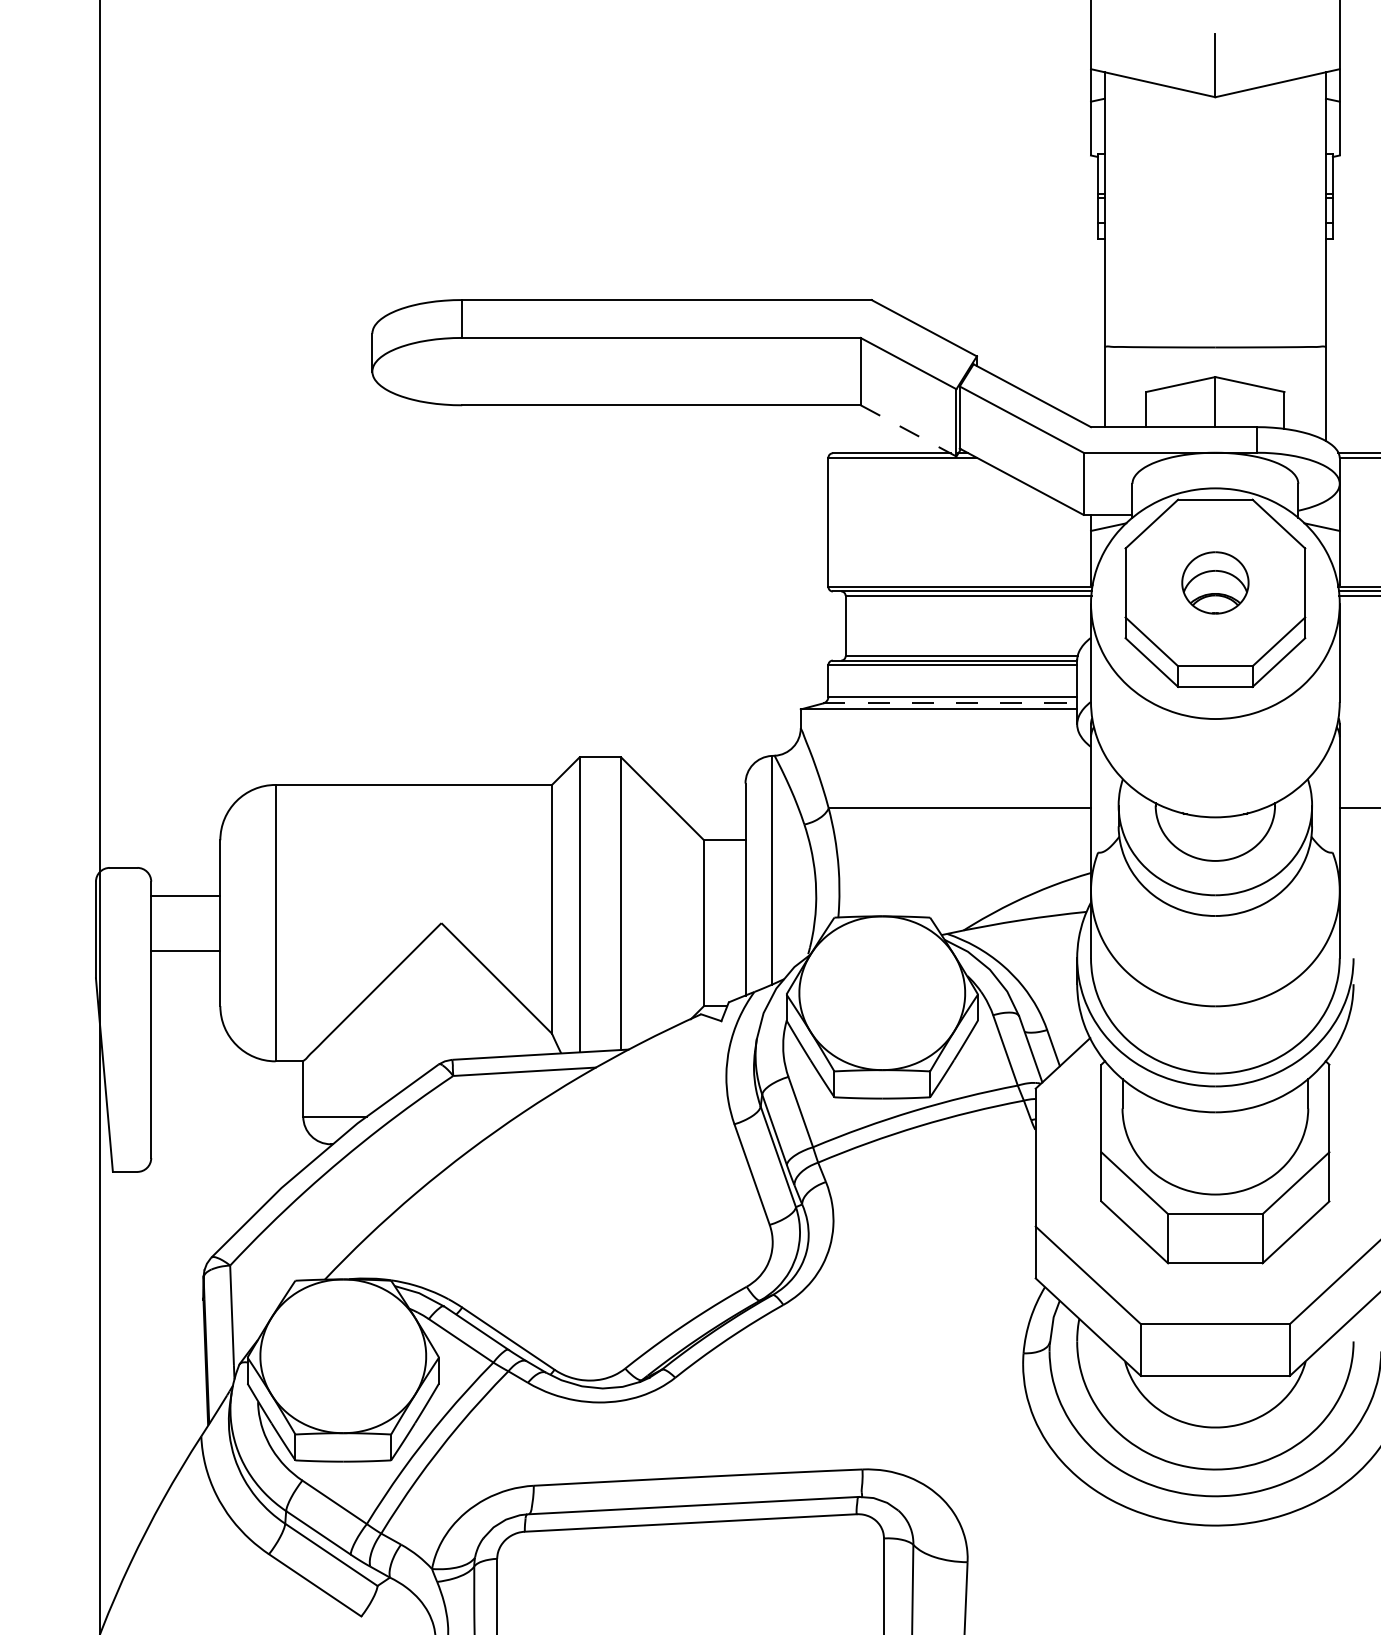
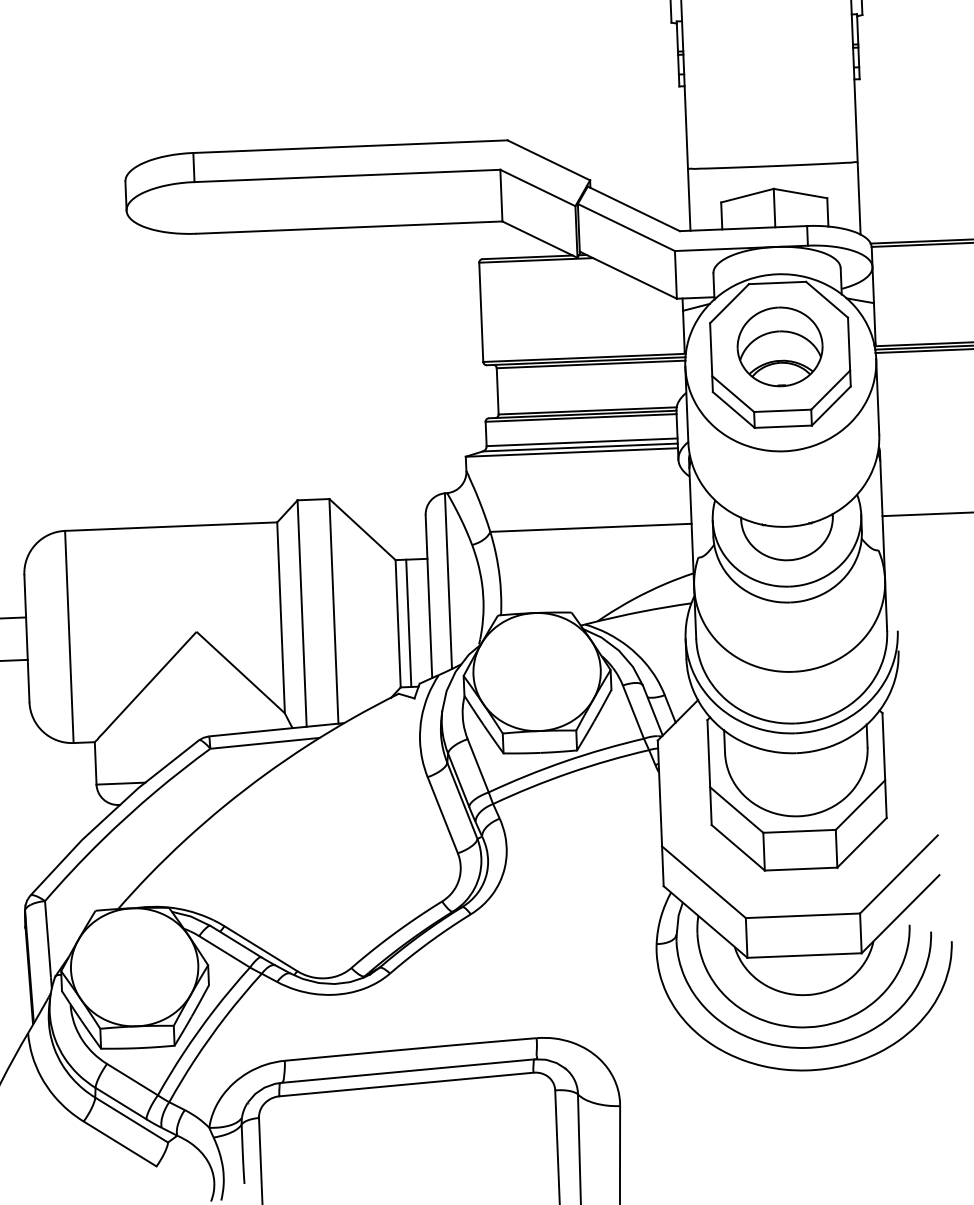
line: (909, 431) -> (540, 240), dashed -> solid
part: (1215, 582) -> (780, 346), size x1.67
line: (950, 703) -> (580, 447), dashed -> solid
line: (717, 923) -> (408, 623), added

